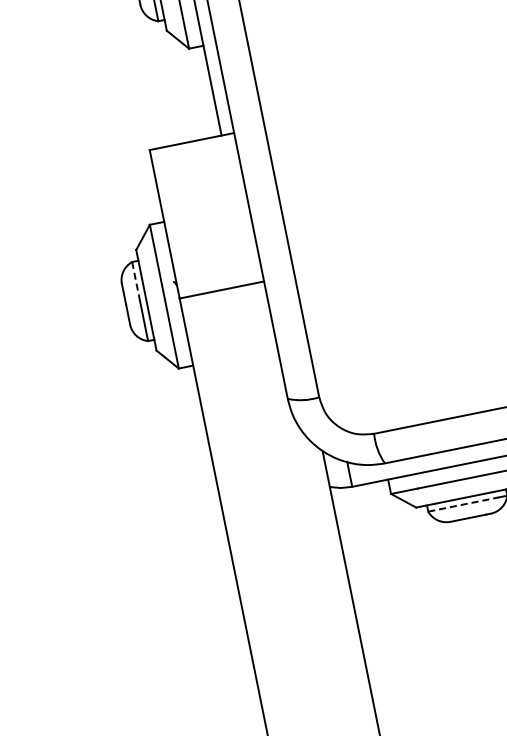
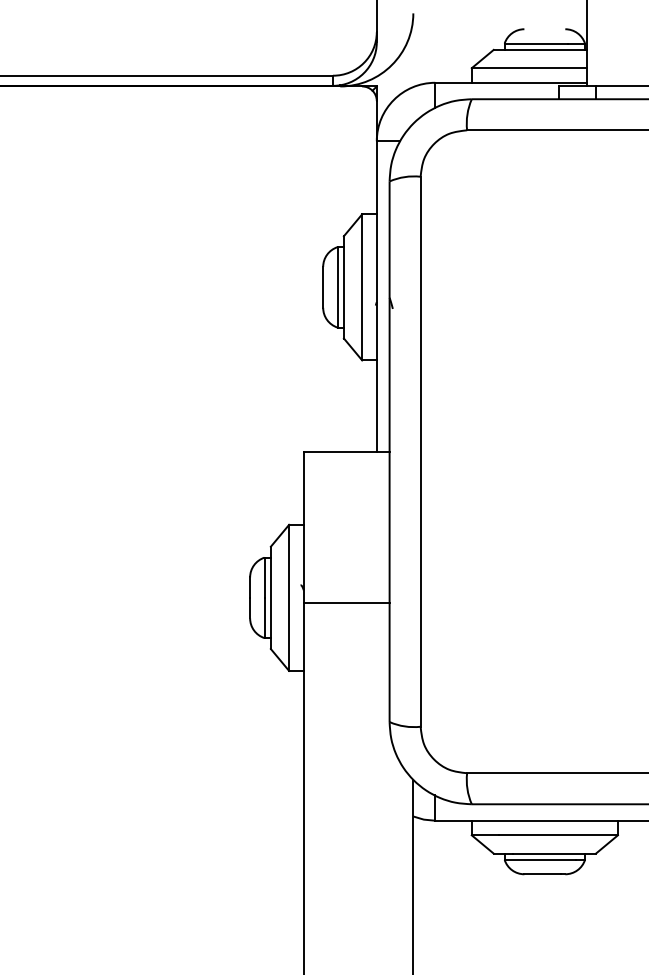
line: (136, 282) -> (264, 578), dashed -> solid
line: (463, 504) -> (540, 859), dashed -> solid

